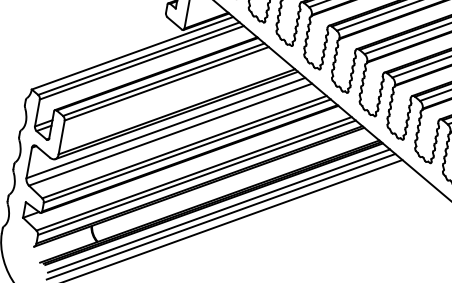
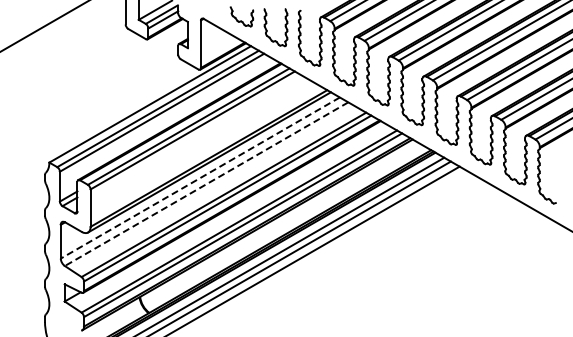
line: (165, 128) -> (199, 178), solid -> dashed
line: (170, 134) -> (206, 184), solid -> dashed

